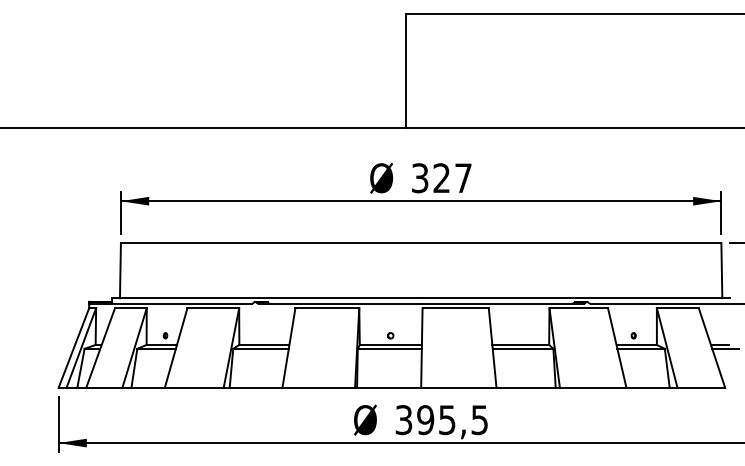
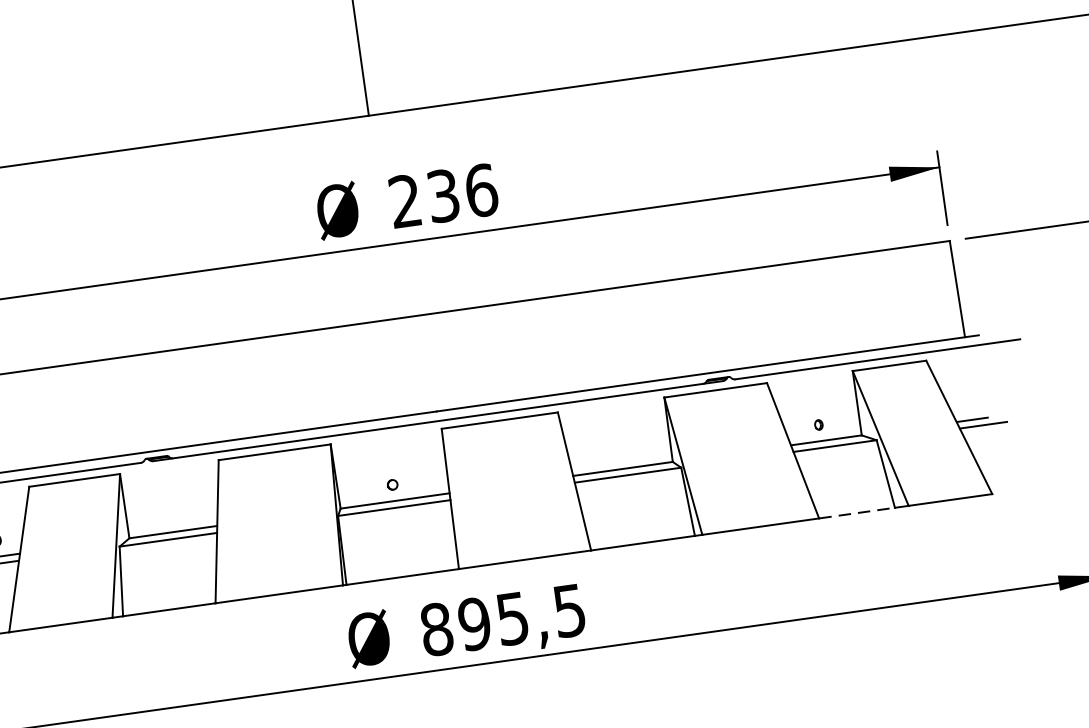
text: (442, 178) -> (444, 196), 327 -> 236
line: (648, 388) -> (857, 513), solid -> dashed
text: (403, 420) -> (435, 630), 395,5 -> 895,5

